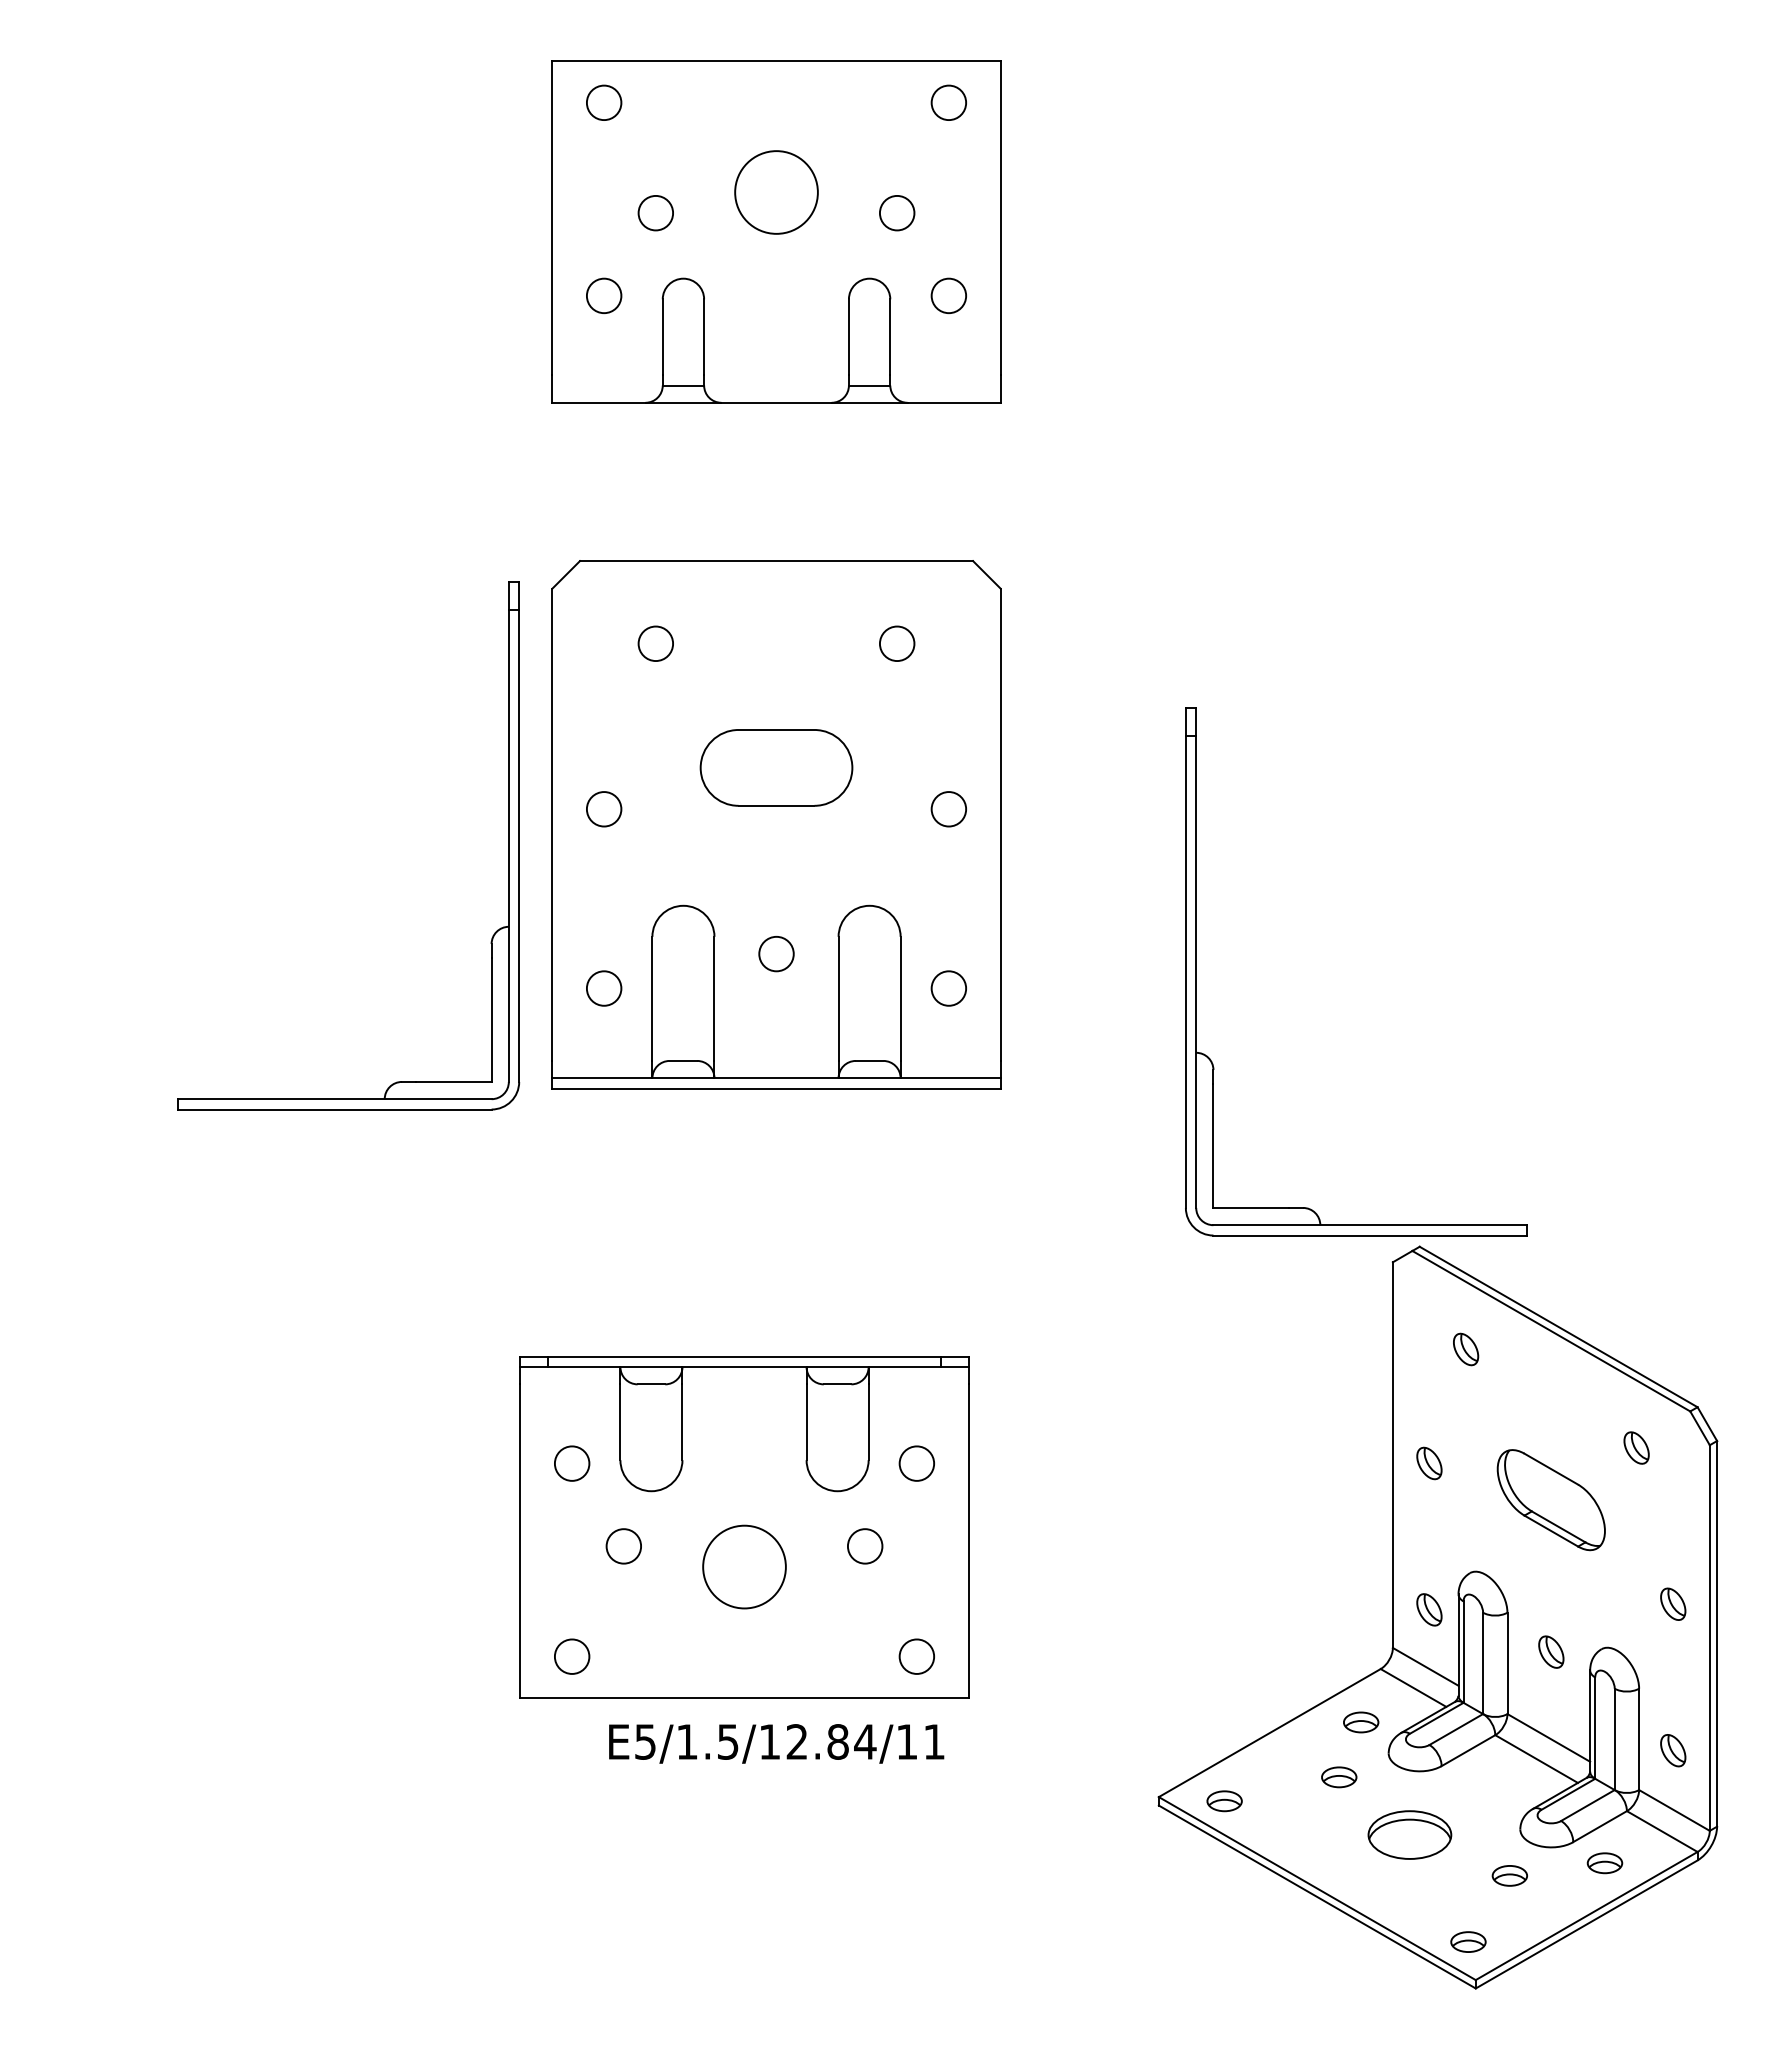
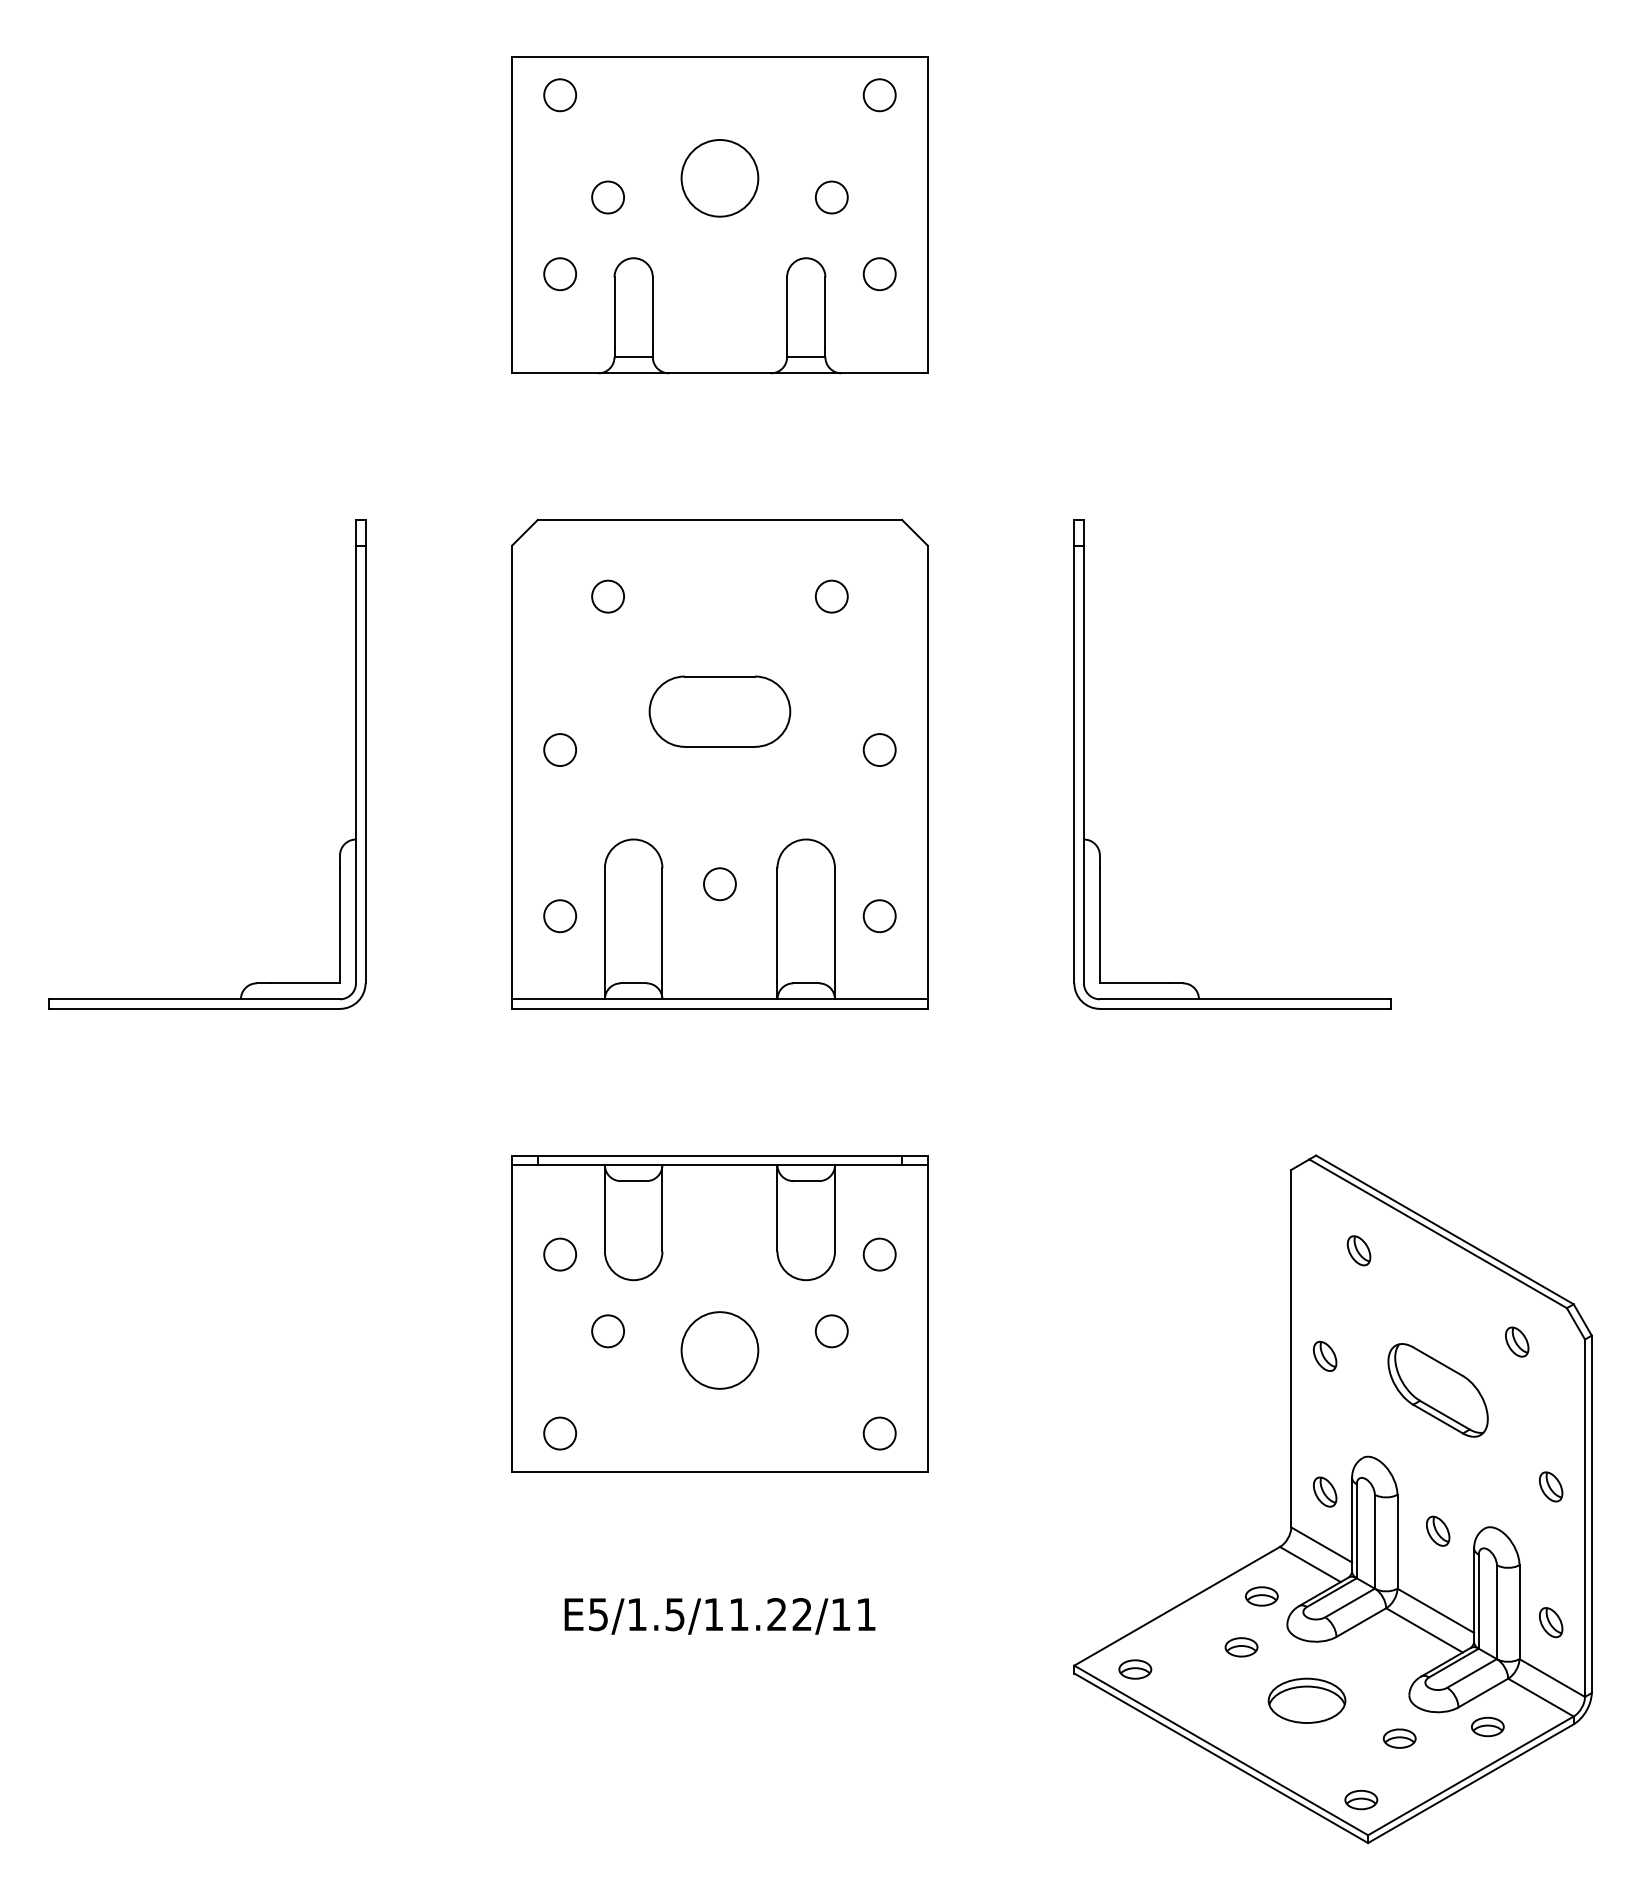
part: (508, 845) -> (355, 764), moved
part: (1196, 971) -> (1084, 764), moved
part: (744, 1527) -> (719, 1313), moved
text: (831, 1741) -> (770, 1614), E5/1.5/12.84/11 -> E5/1.5/11.22/11

